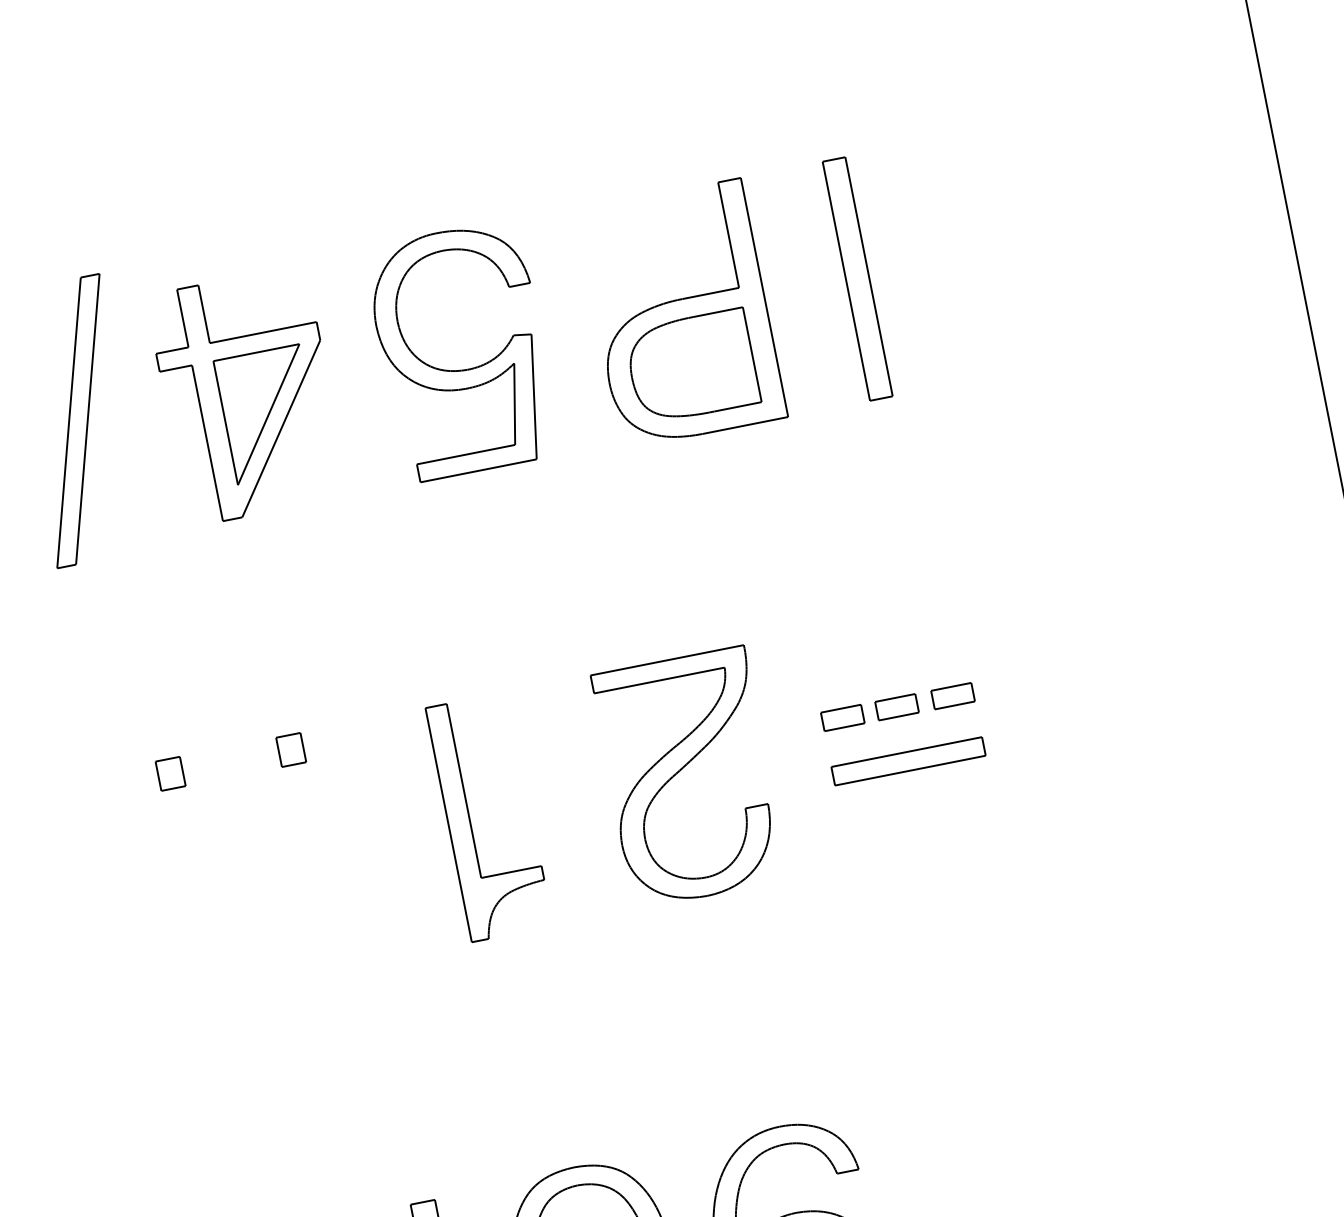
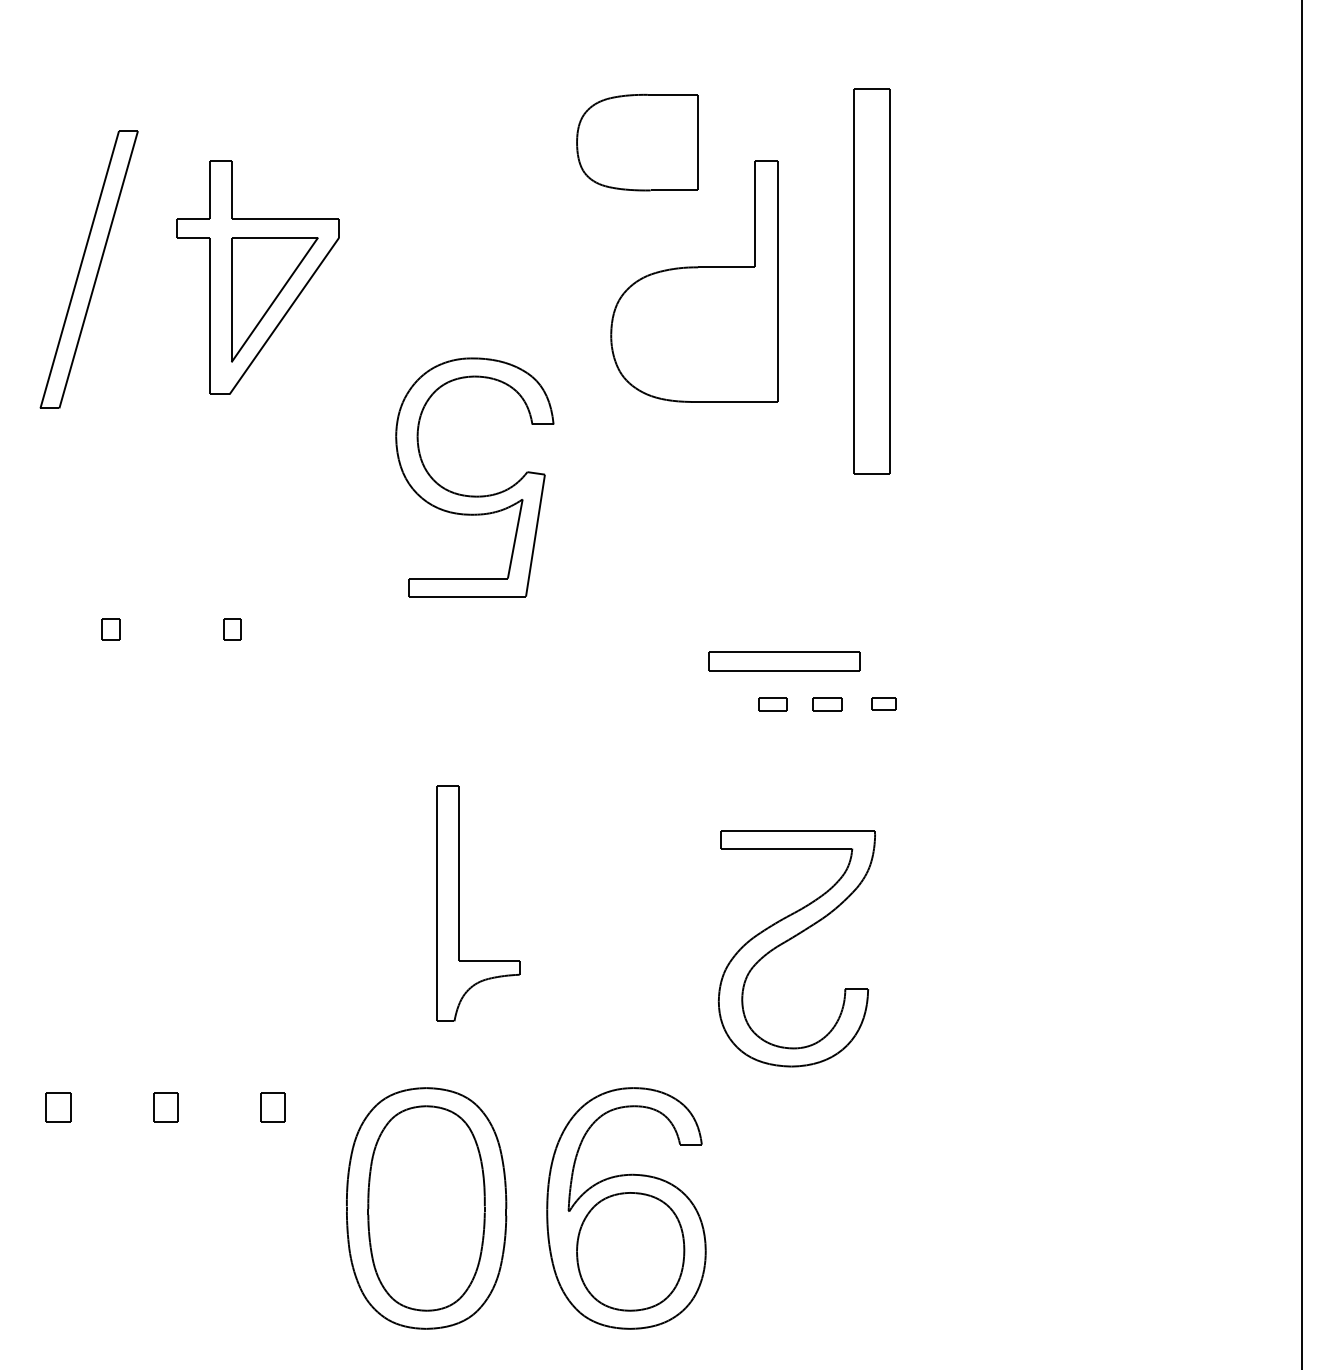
part: (857, 279) -> (871, 281), size x1.6
part: (692, 366) -> (637, 142), moved
part: (465, 368) -> (474, 495), moved
part: (952, 695) -> (883, 703), size x0.6
part: (896, 706) -> (827, 703), size x0.7
part: (842, 717) -> (772, 703), size x0.7
part: (291, 750) -> (232, 629), size x0.7
part: (908, 761) -> (784, 661), moved
part: (682, 769) -> (791, 939), moved
part: (170, 774) -> (110, 629), size x0.7
part: (470, 820) -> (459, 903), moved

